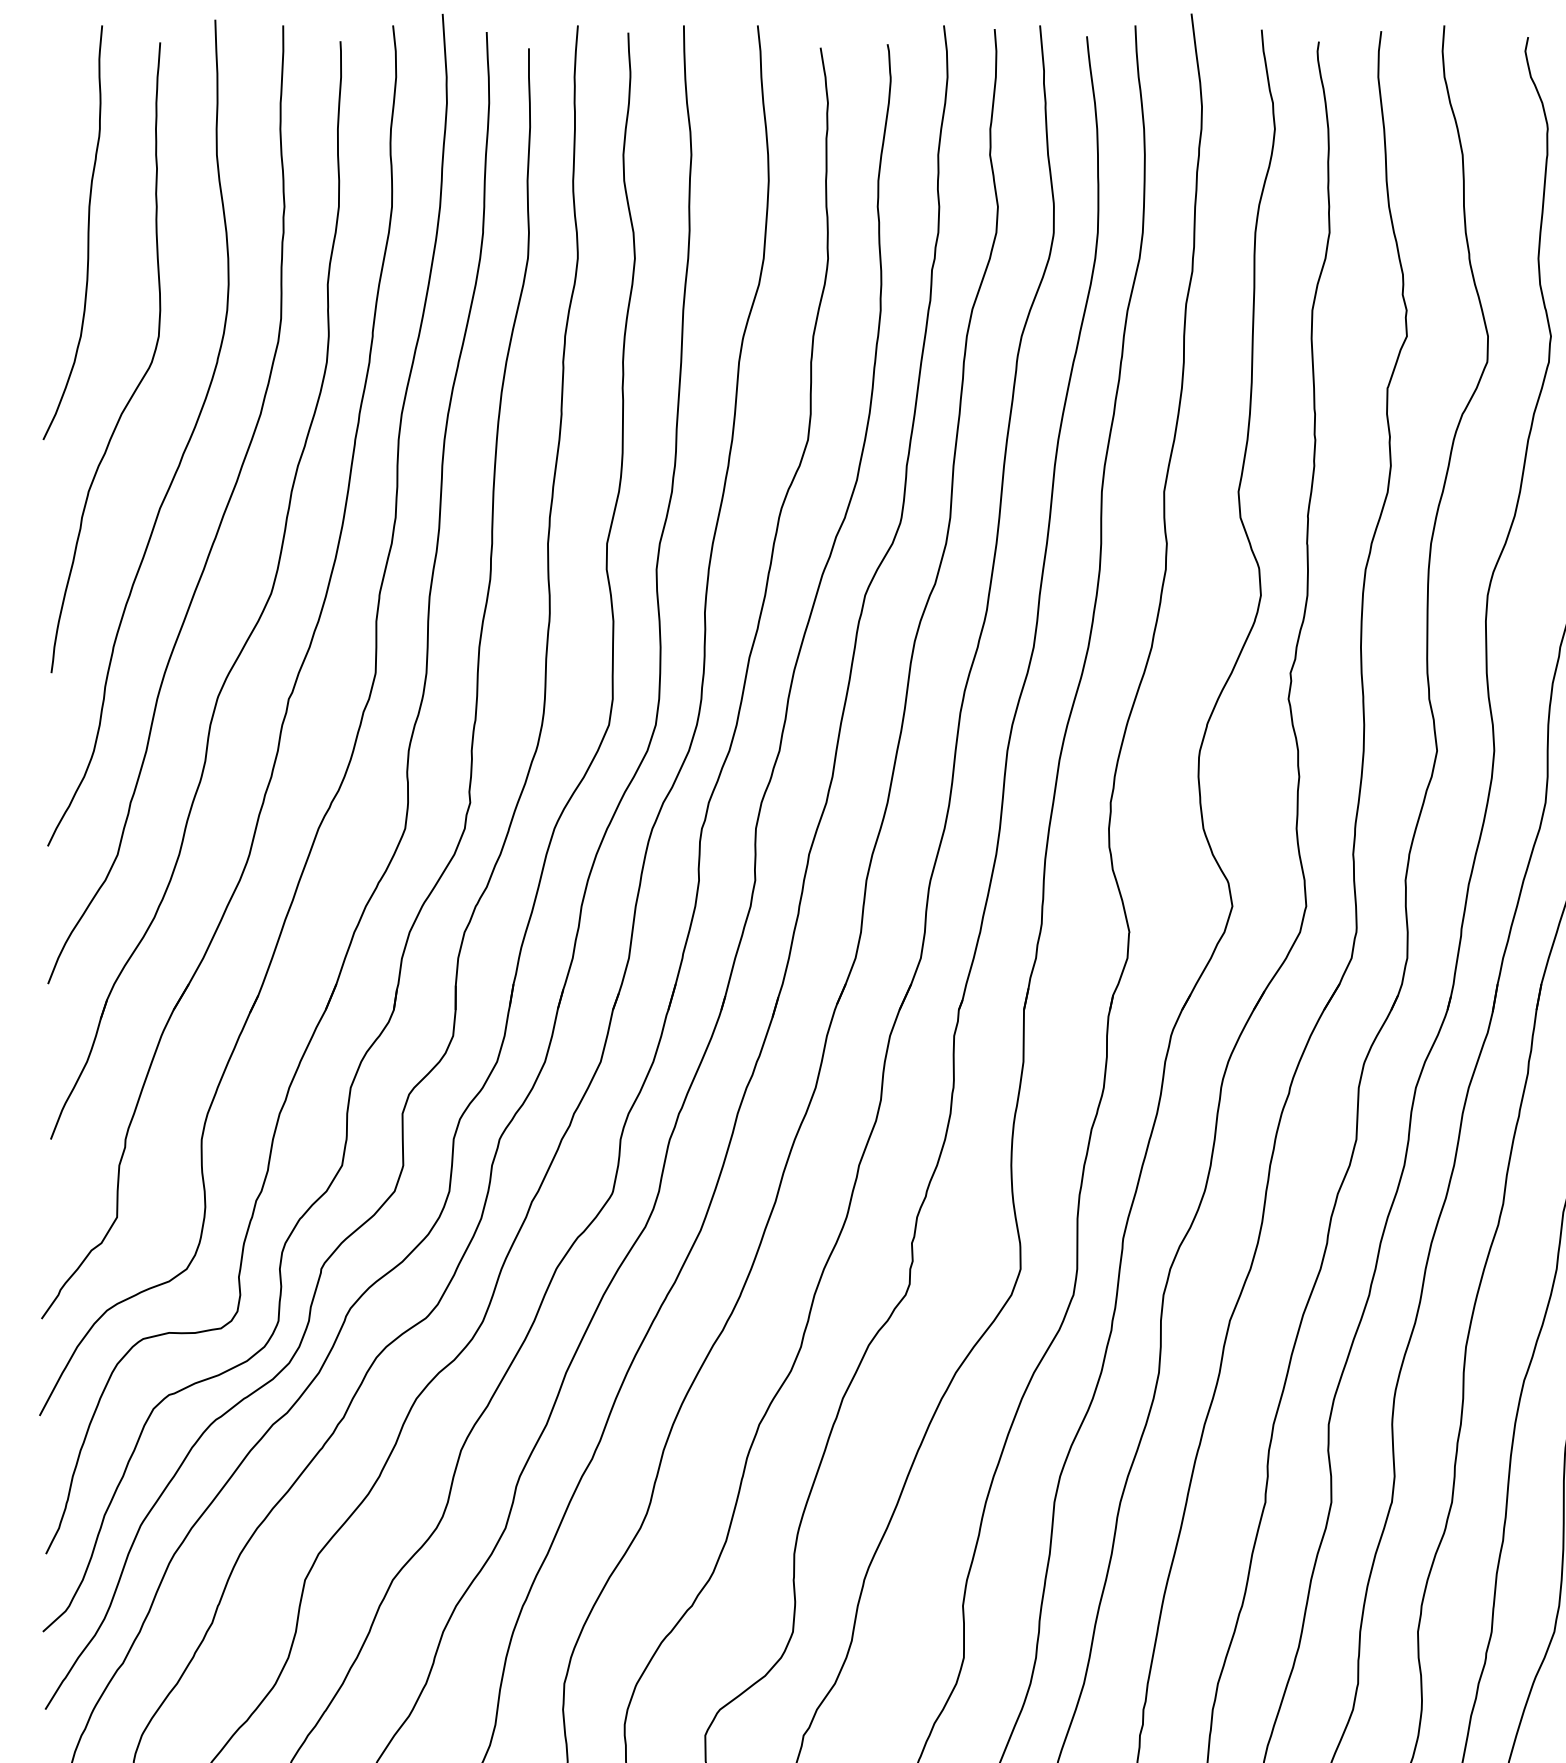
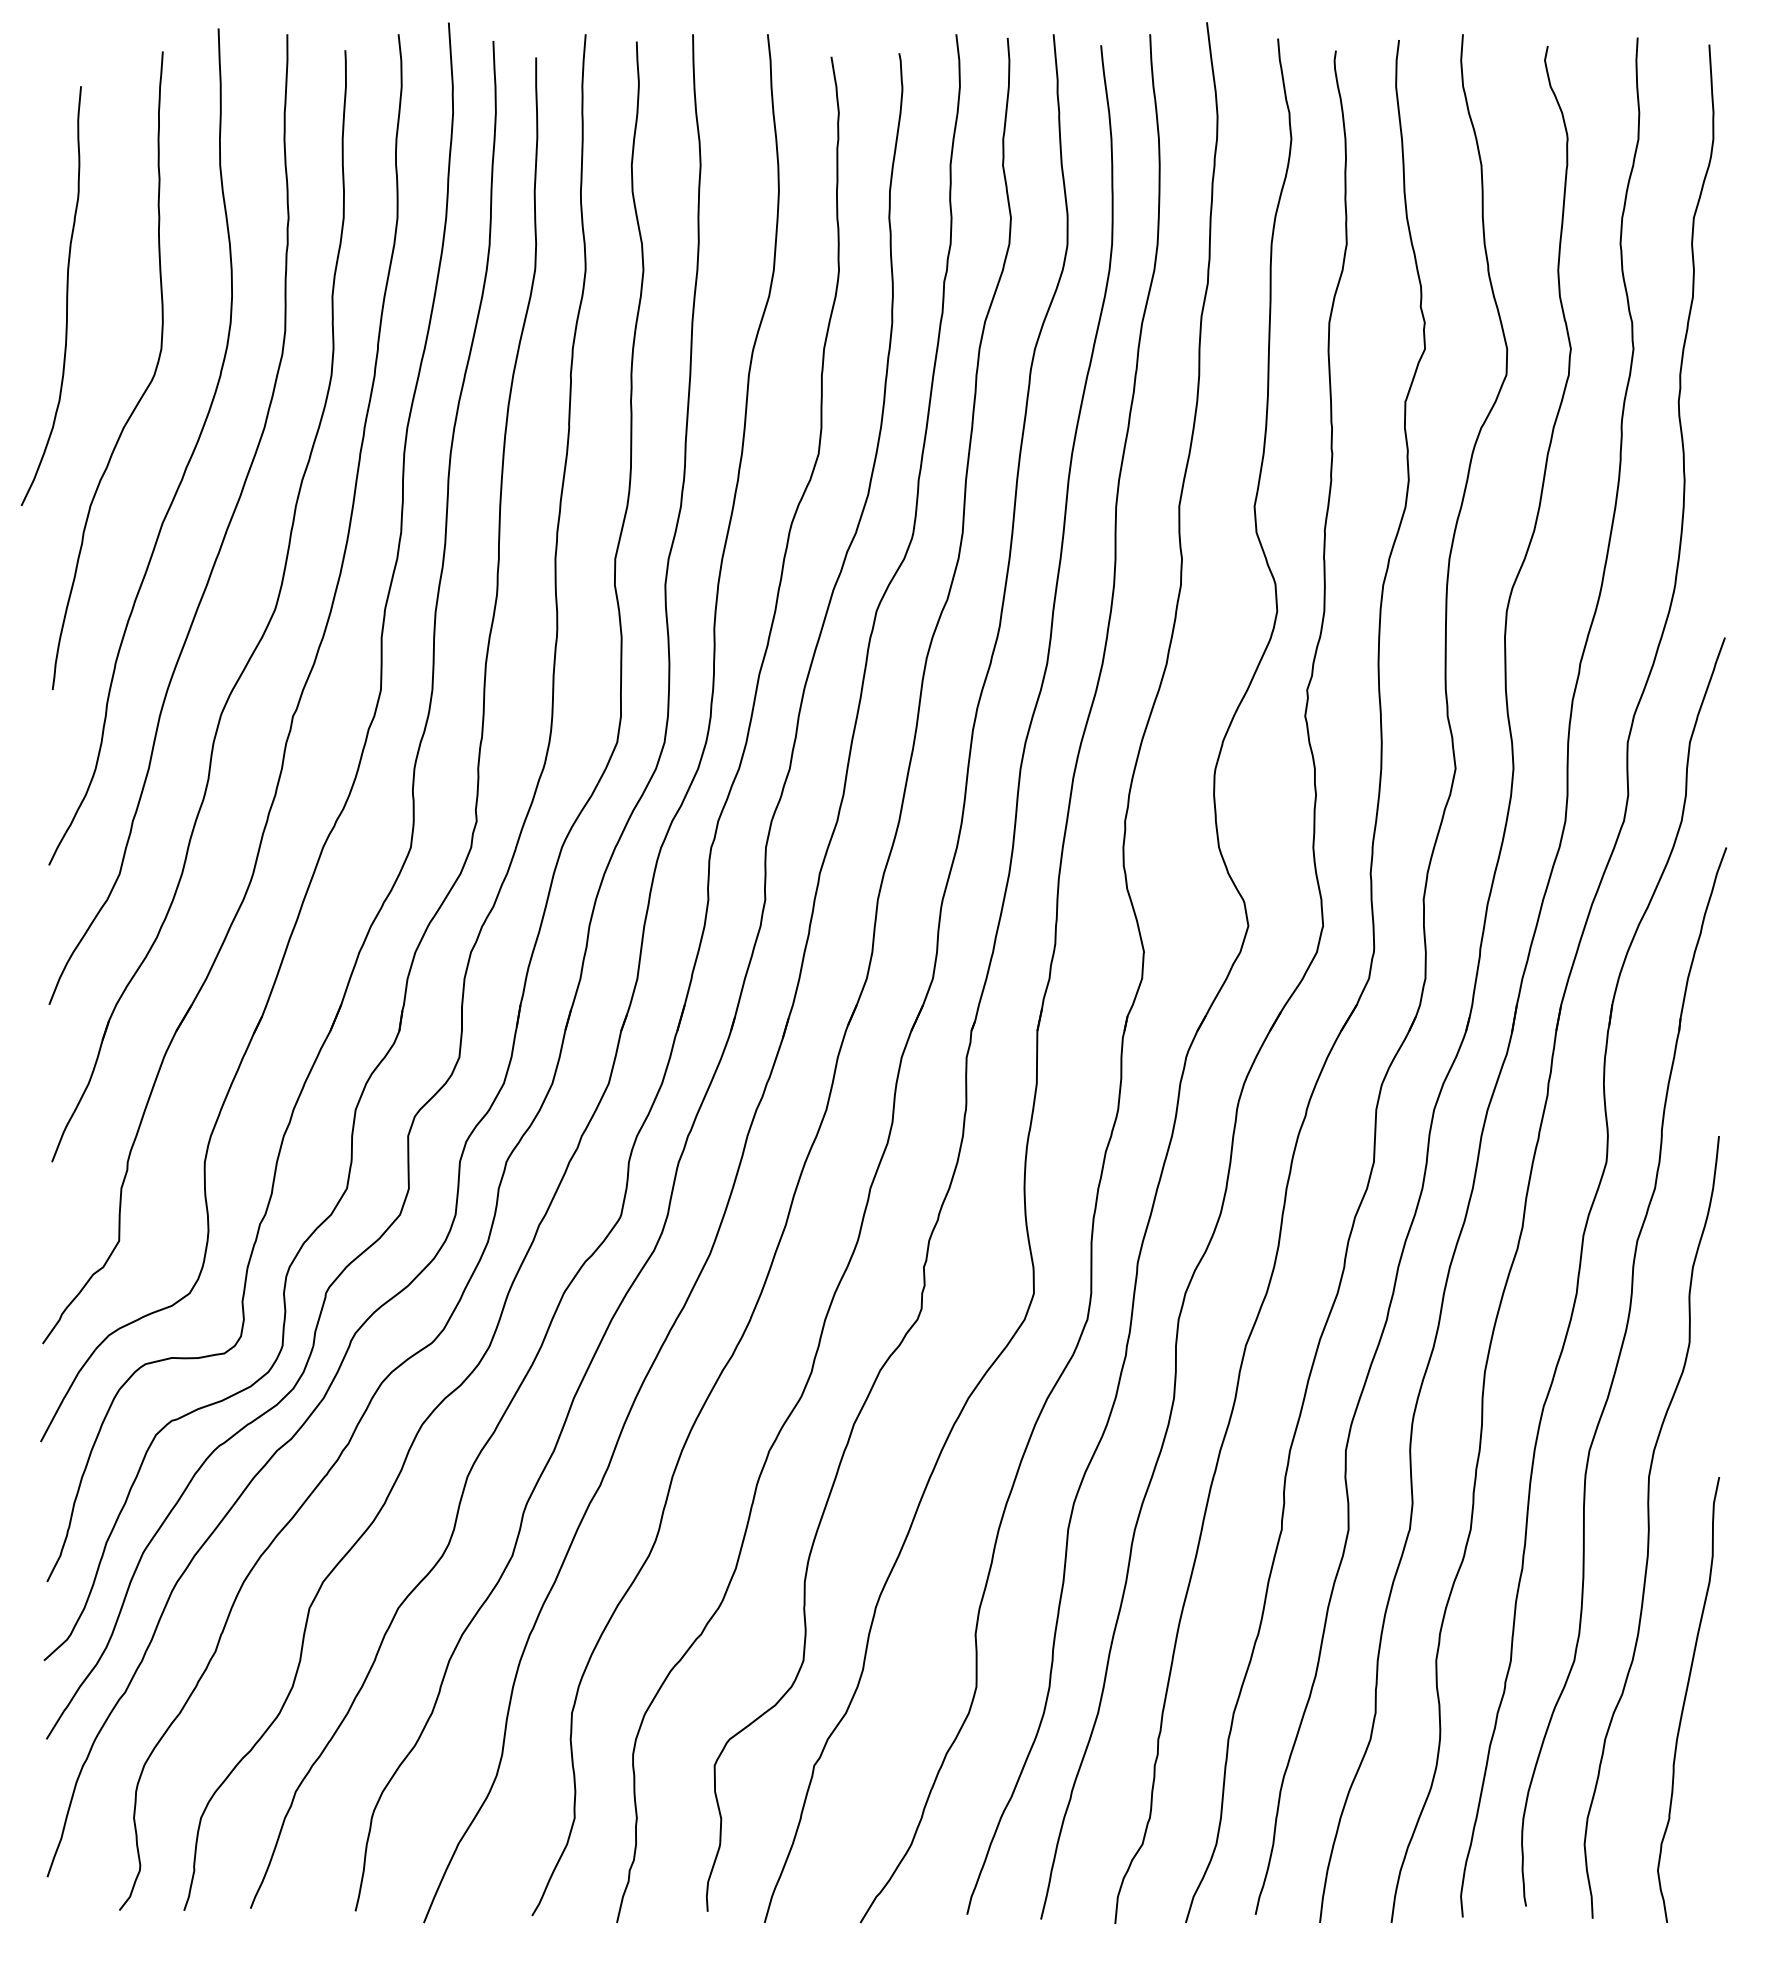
curve: (87, 232) -> (66, 295), moved

